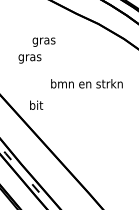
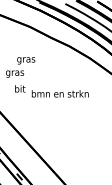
text: (36, 104) -> (20, 88), moved

